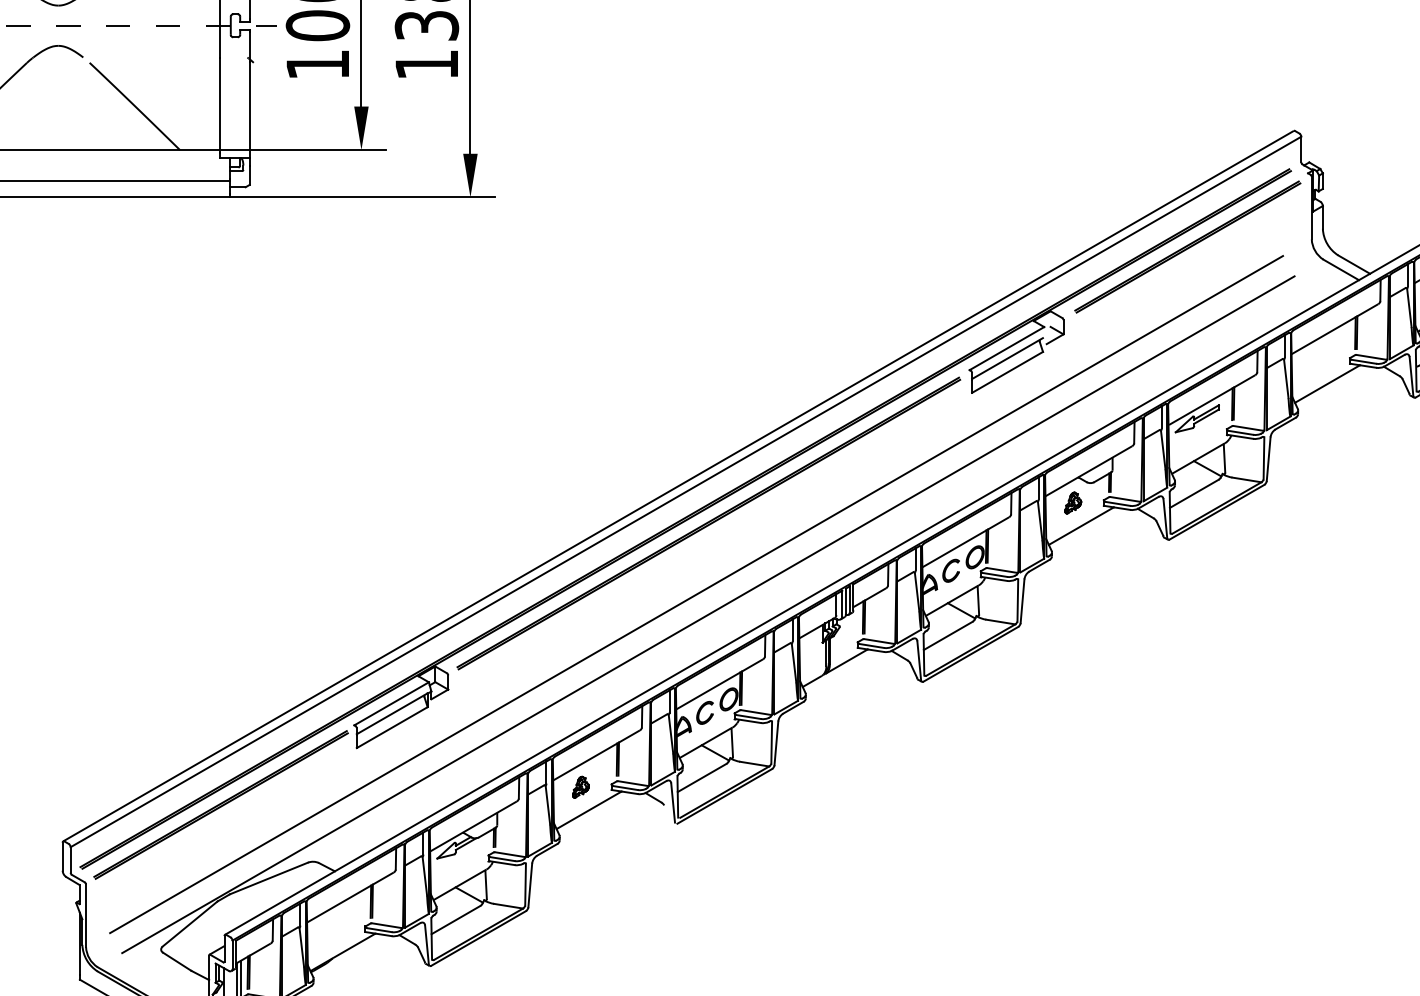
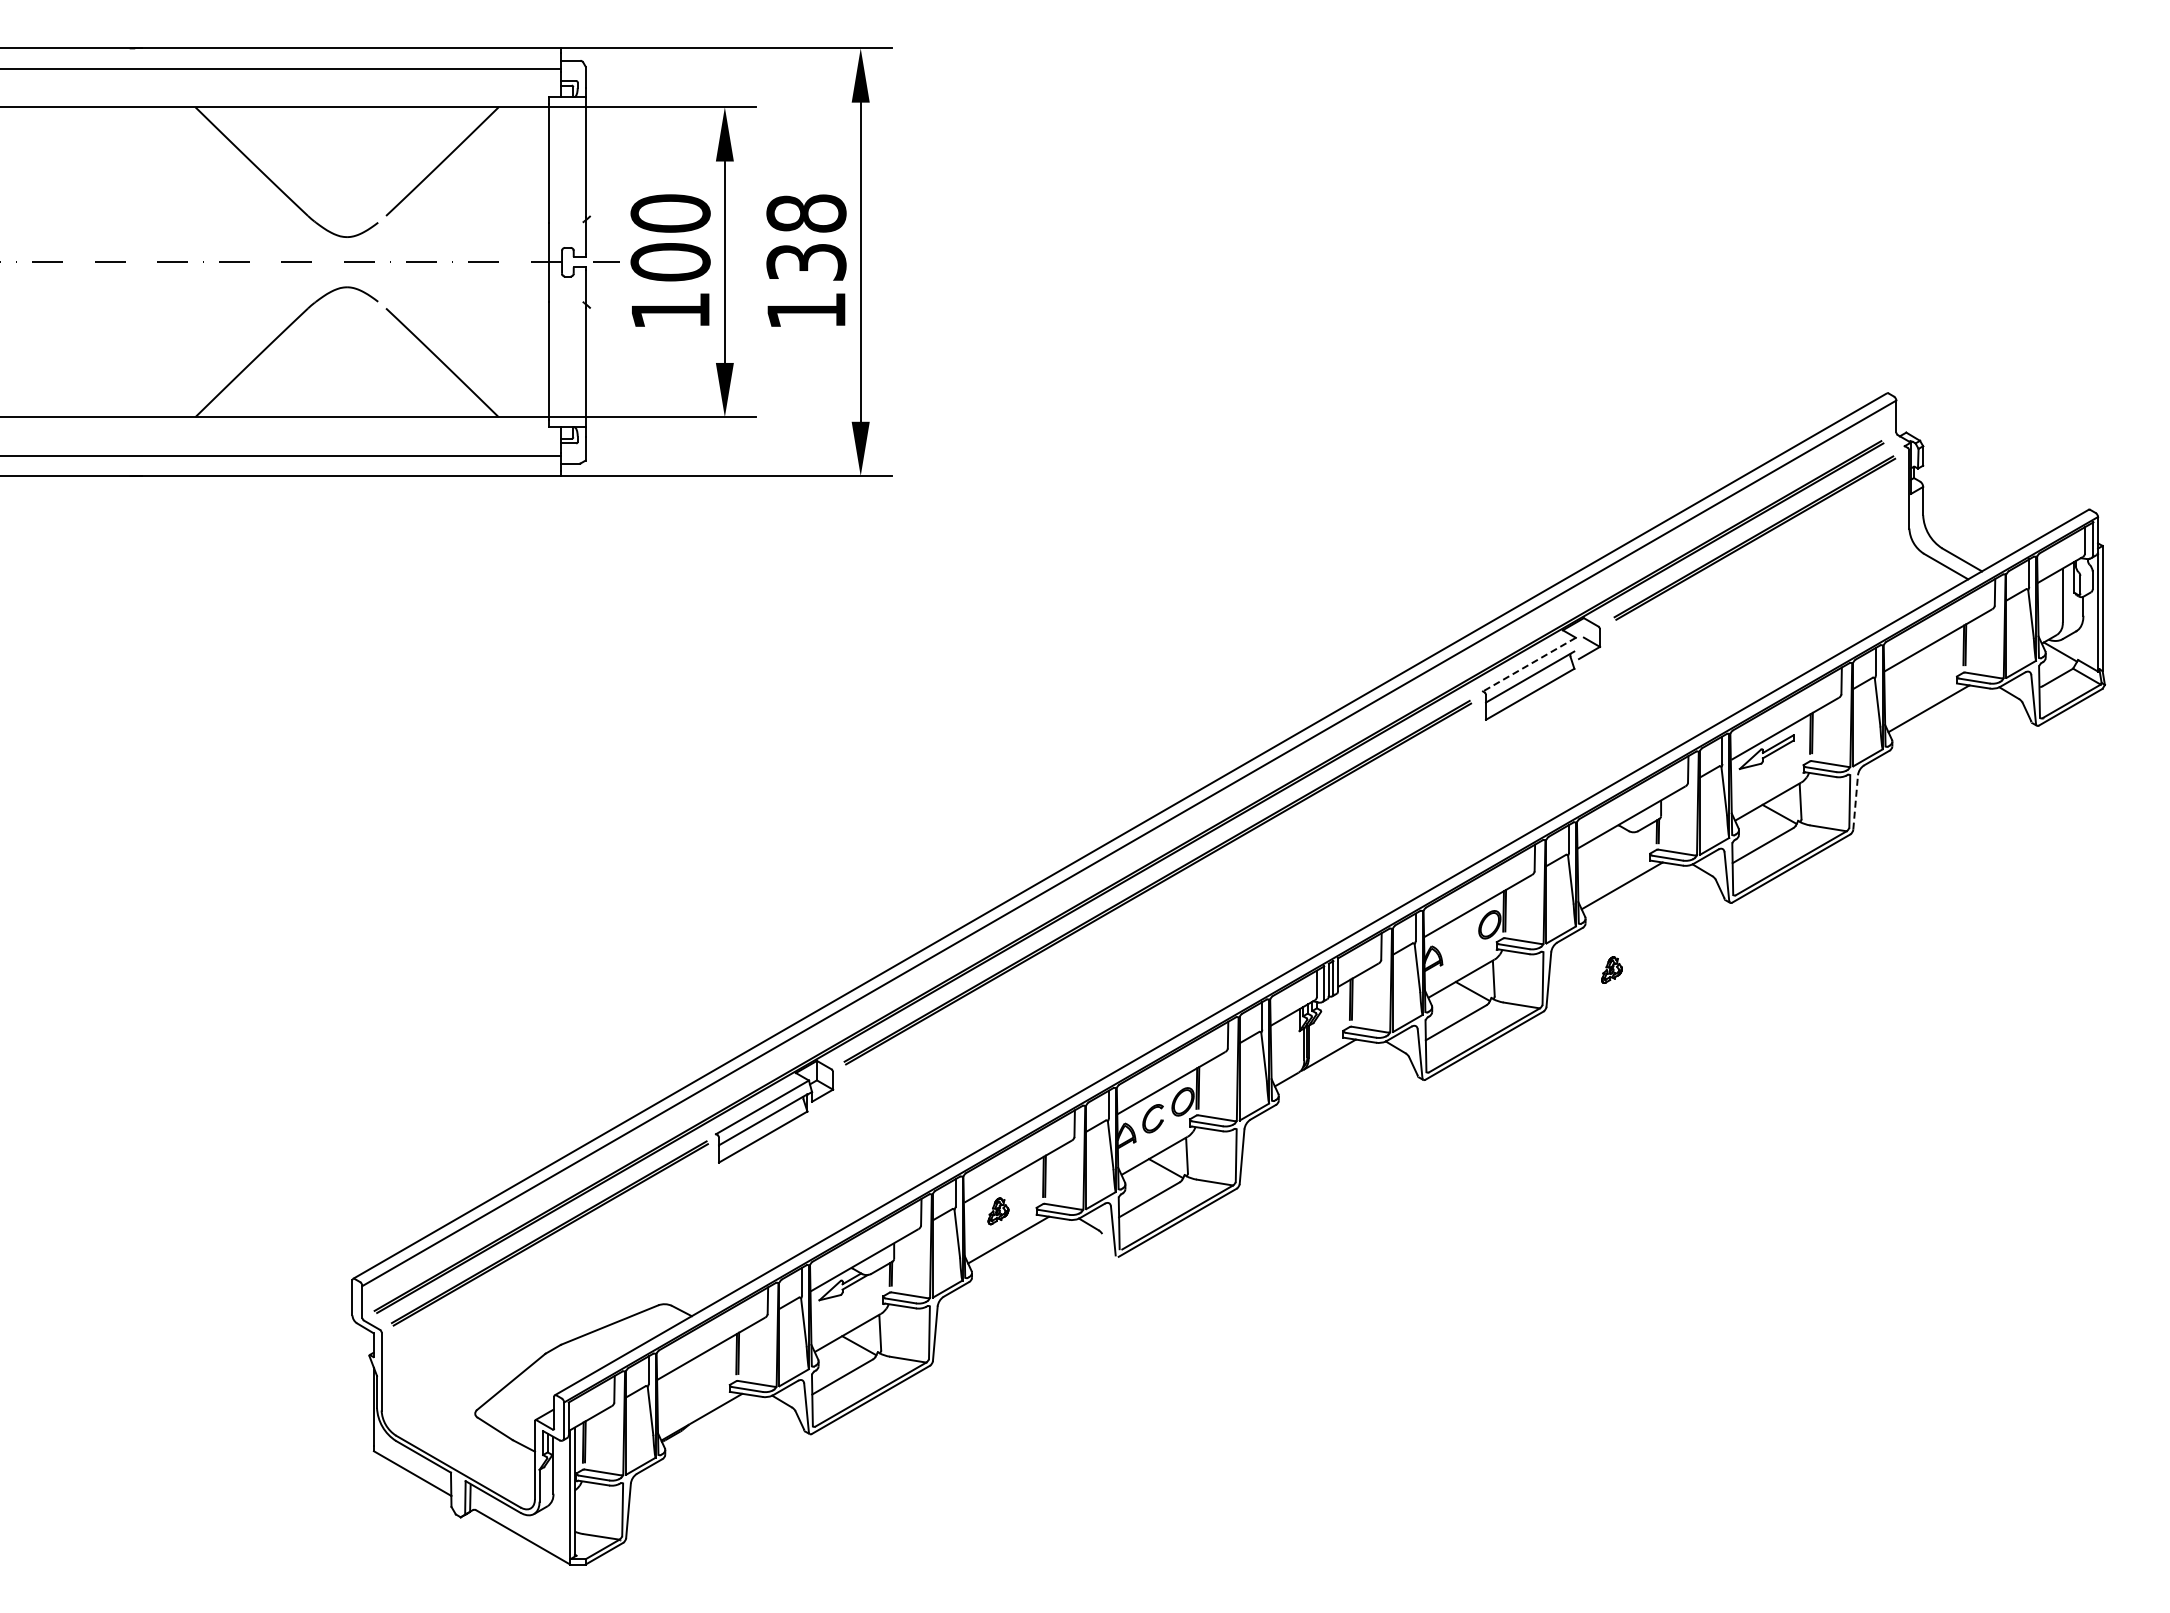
line: (1007, 348) -> (1529, 664), solid -> dashed
line: (1268, 458) -> (1855, 801), solid -> dashed
part: (1072, 502) -> (1611, 969), moved
part: (950, 570) -> (1459, 941), removed
line: (696, 594) -> (1142, 971), removed
line: (707, 614) -> (1156, 996), removed

